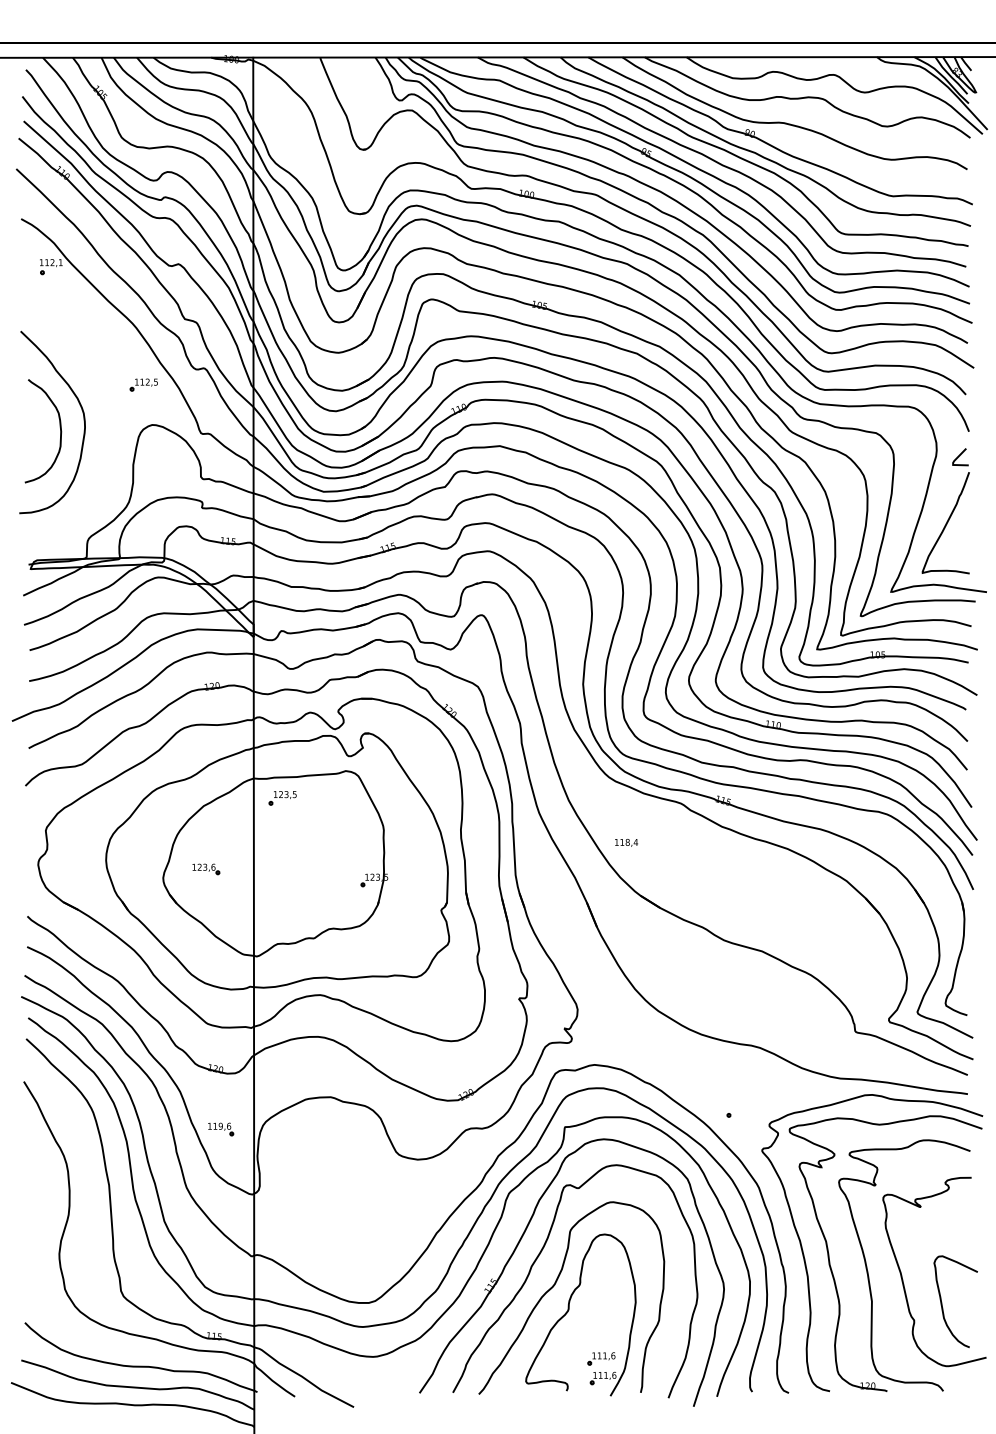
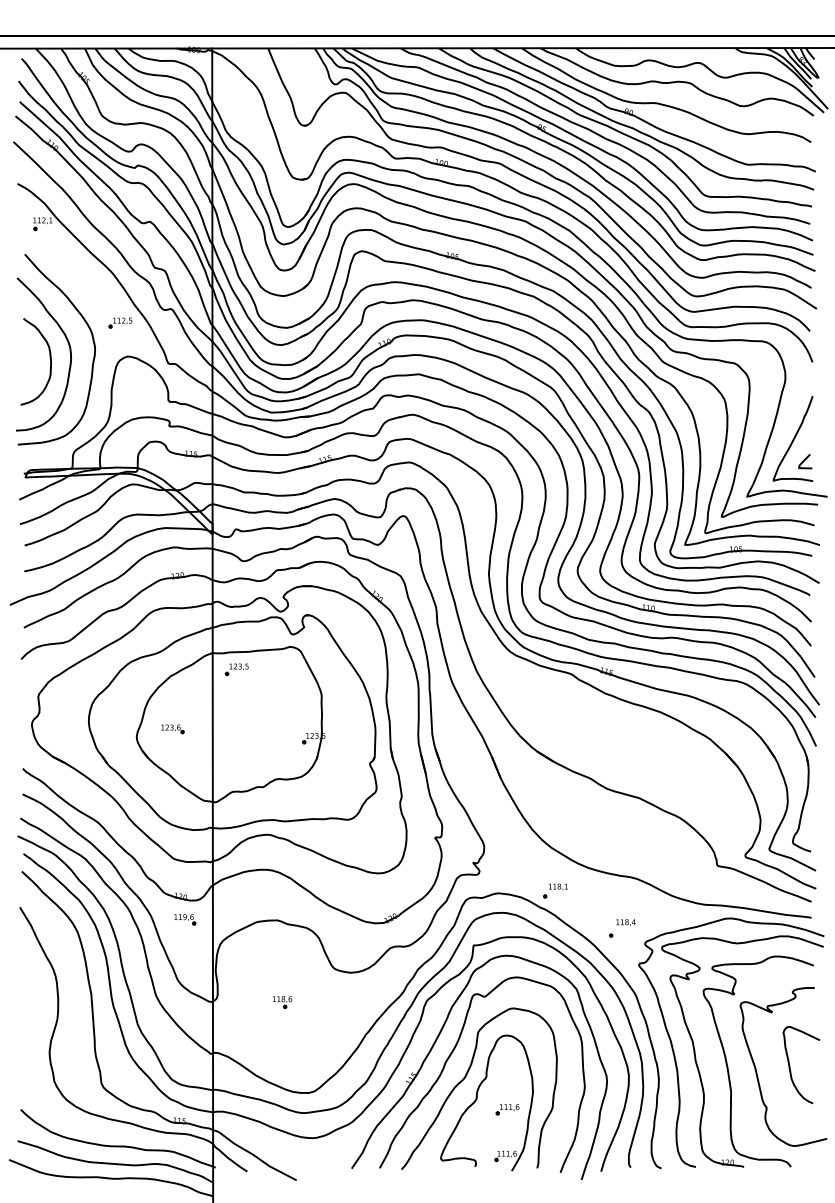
curve: (110, 405) -> (92, 340), added
line: (959, 457) -> (804, 461), moved
text: (626, 842) -> (625, 922), moved
part: (662, 1062) -> (555, 891), added
part: (221, 1129) -> (185, 919), moved
part: (336, 1194) -> (282, 1001), added
curve: (942, 1302) -> (790, 1065), moved
part: (601, 1358) -> (507, 1109), moved

